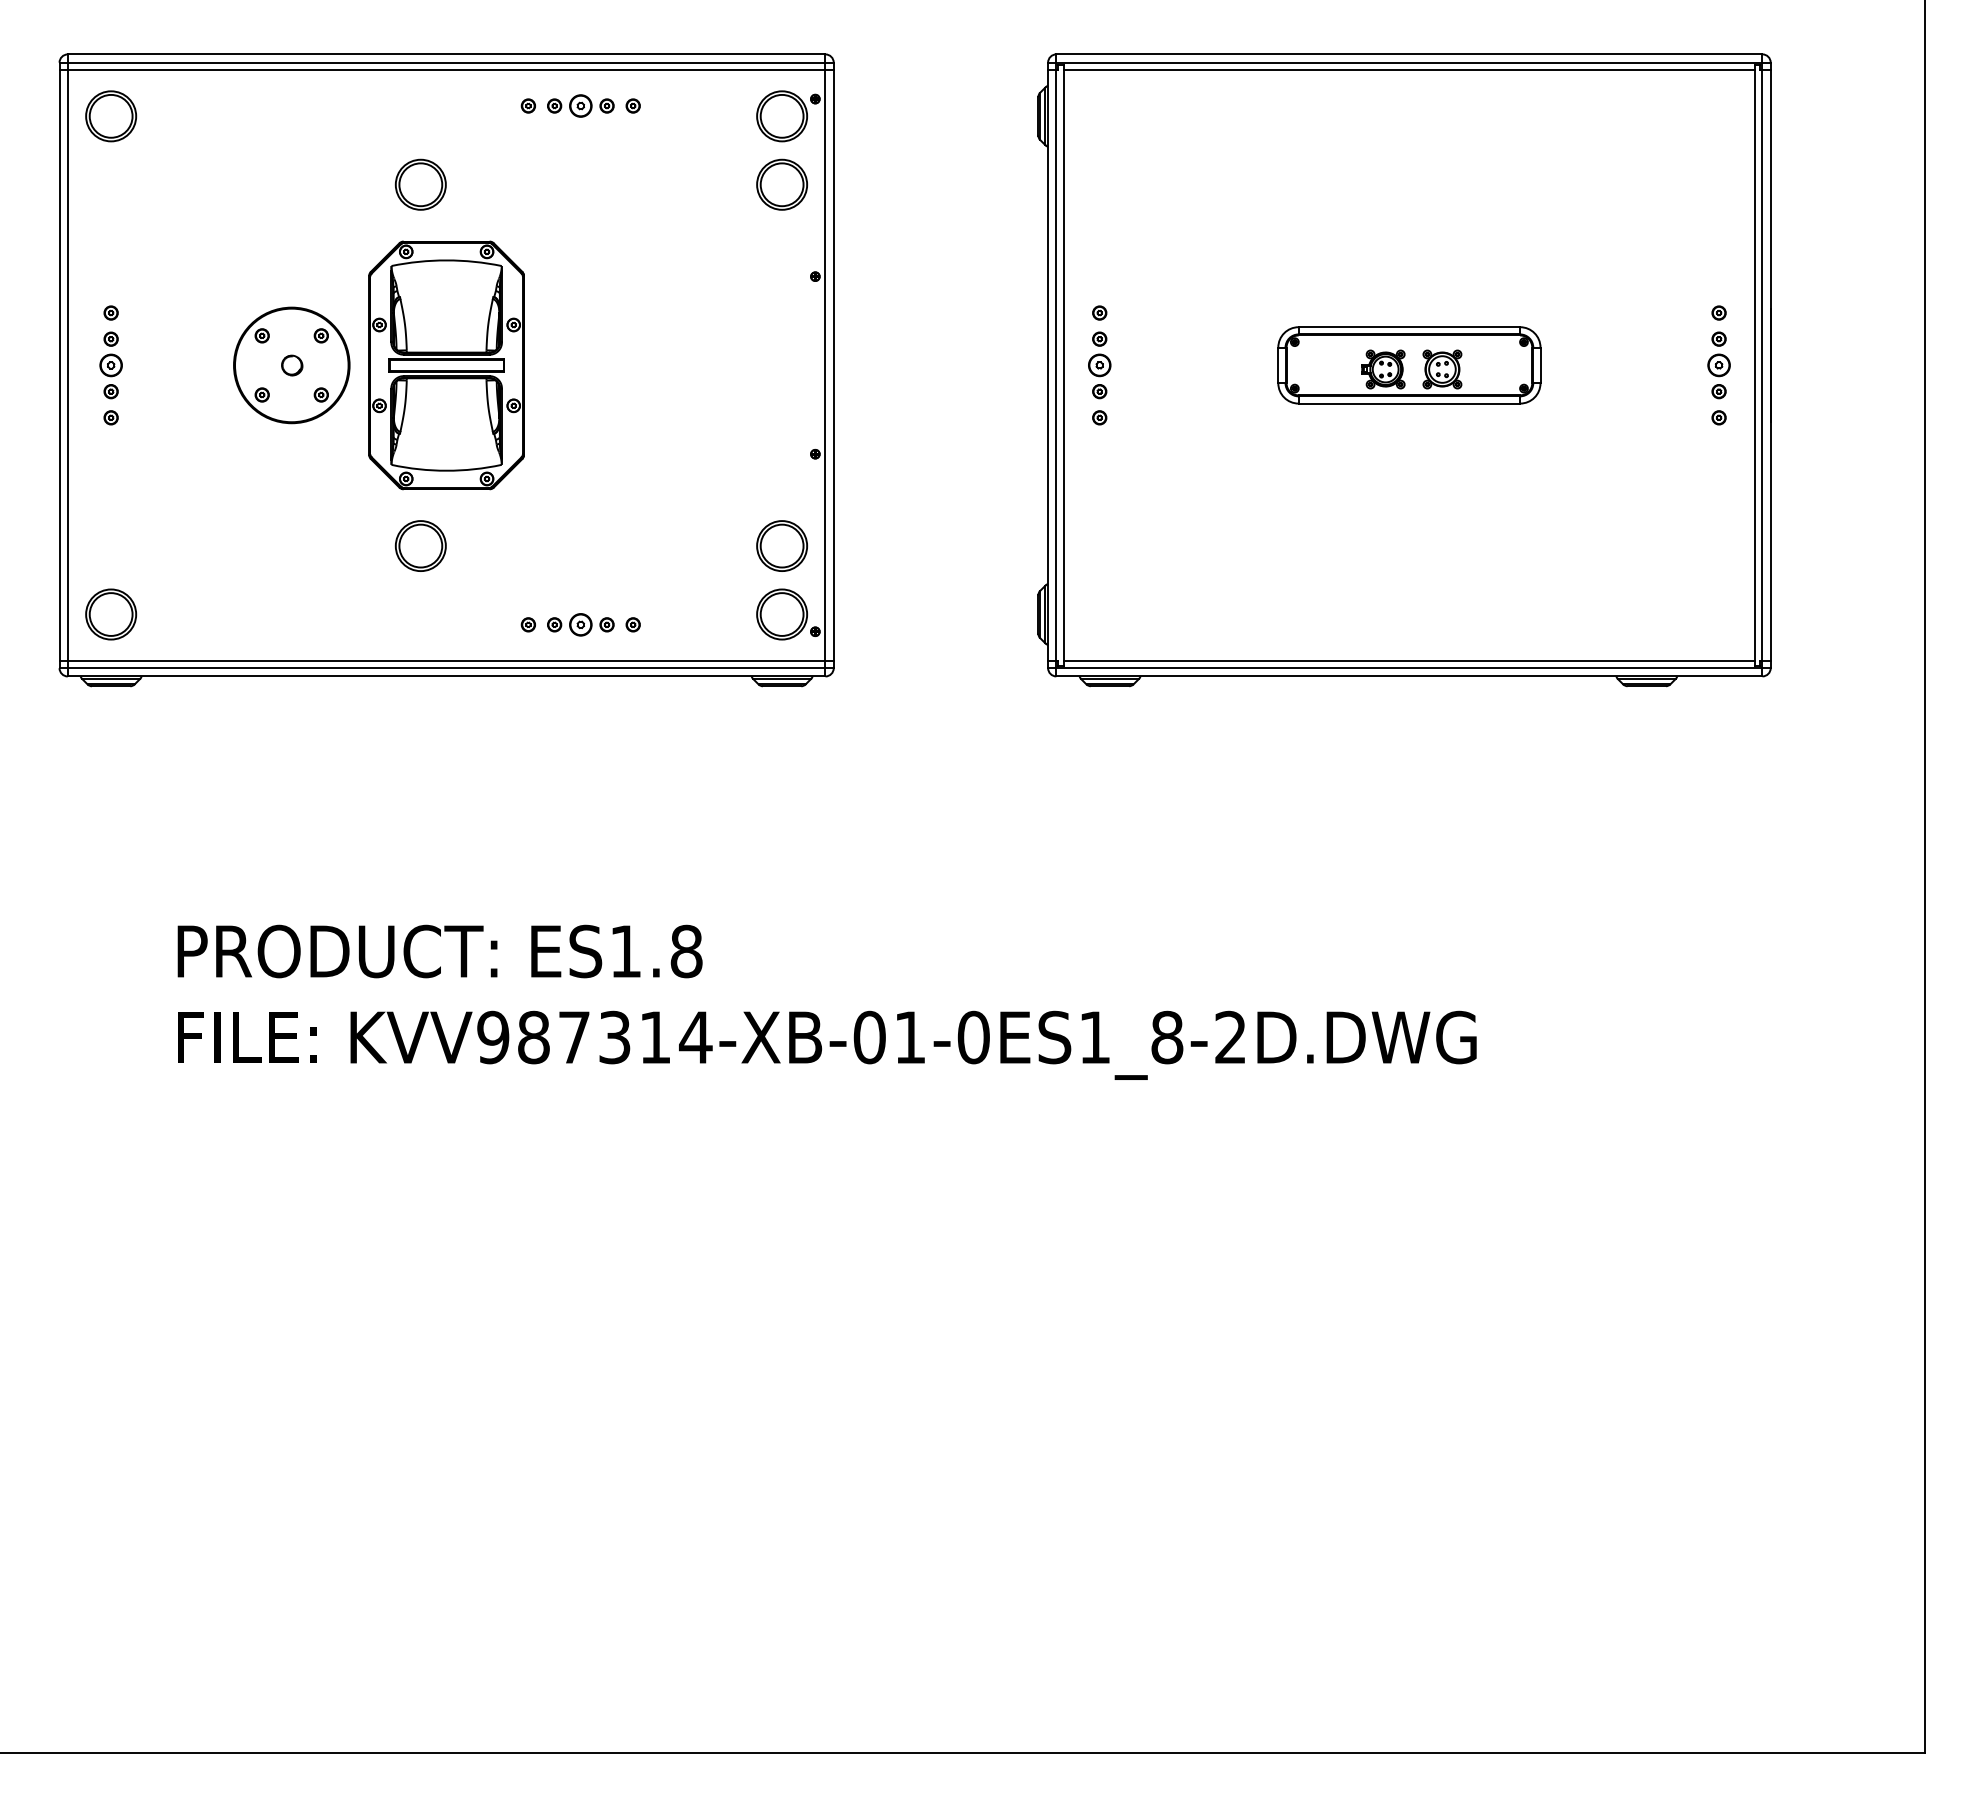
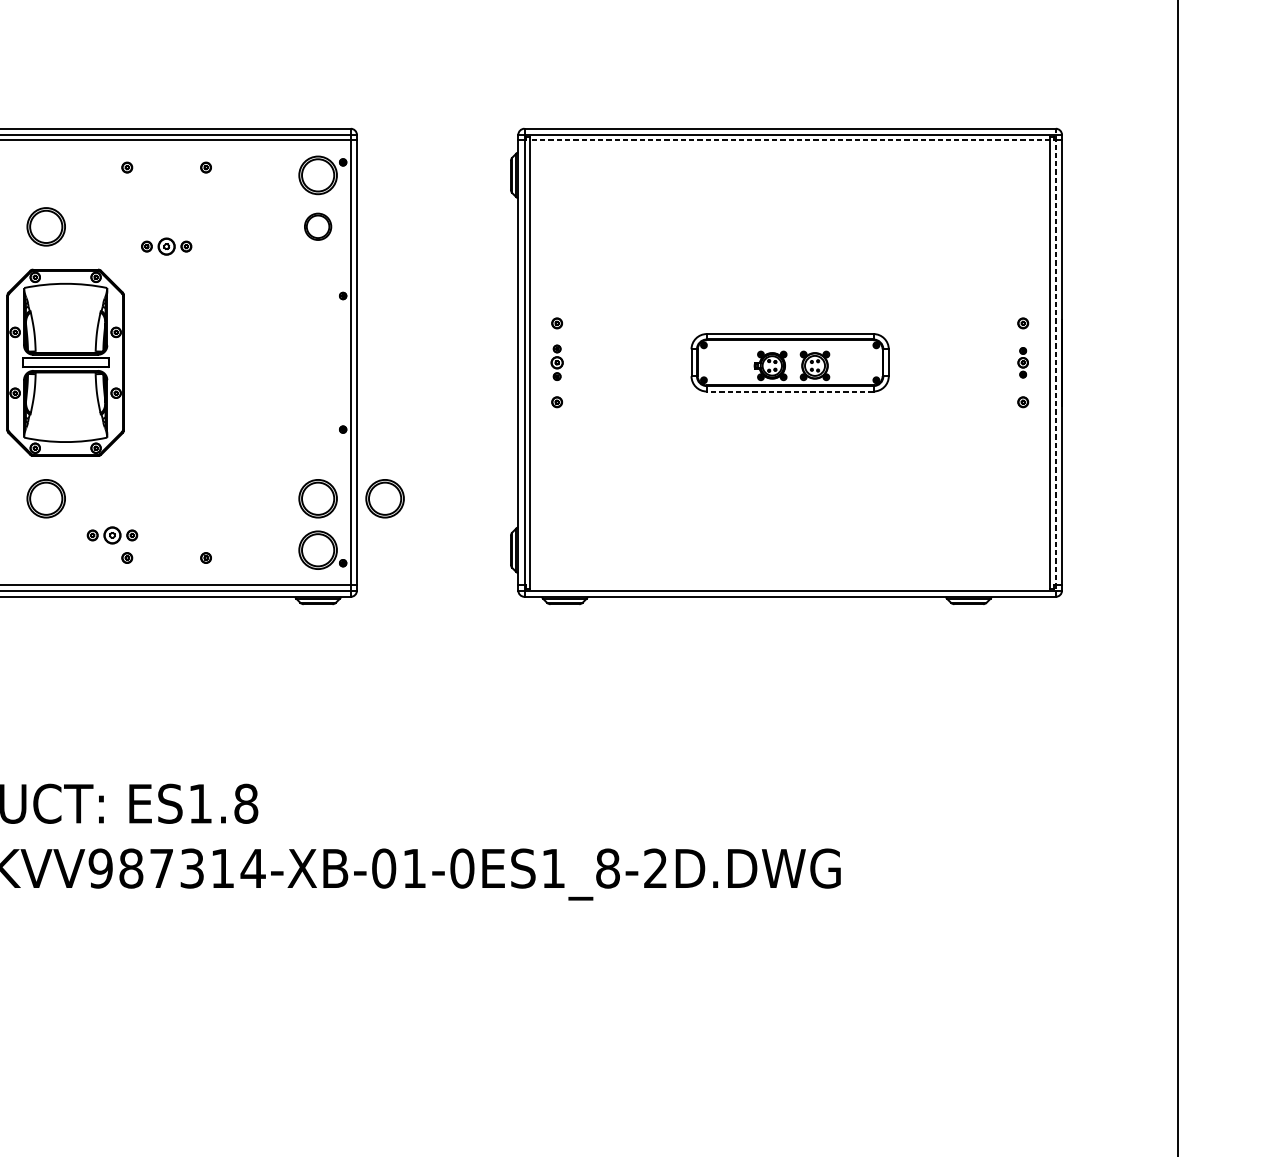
line: (1409, 69) -> (790, 140), solid -> dashed
part: (580, 105) -> (166, 246), moved
part: (781, 184) -> (317, 226), size x0.7
line: (1762, 364) -> (1055, 362), solid -> dashed
part: (1099, 365) -> (556, 362), size x0.7
part: (1718, 365) -> (1022, 362), size x0.6
line: (1409, 403) -> (790, 391), solid -> dashed
part: (870, 545) -> (384, 498), added
part: (580, 624) -> (112, 535), moved
line: (1409, 660) -> (790, 584), removed

